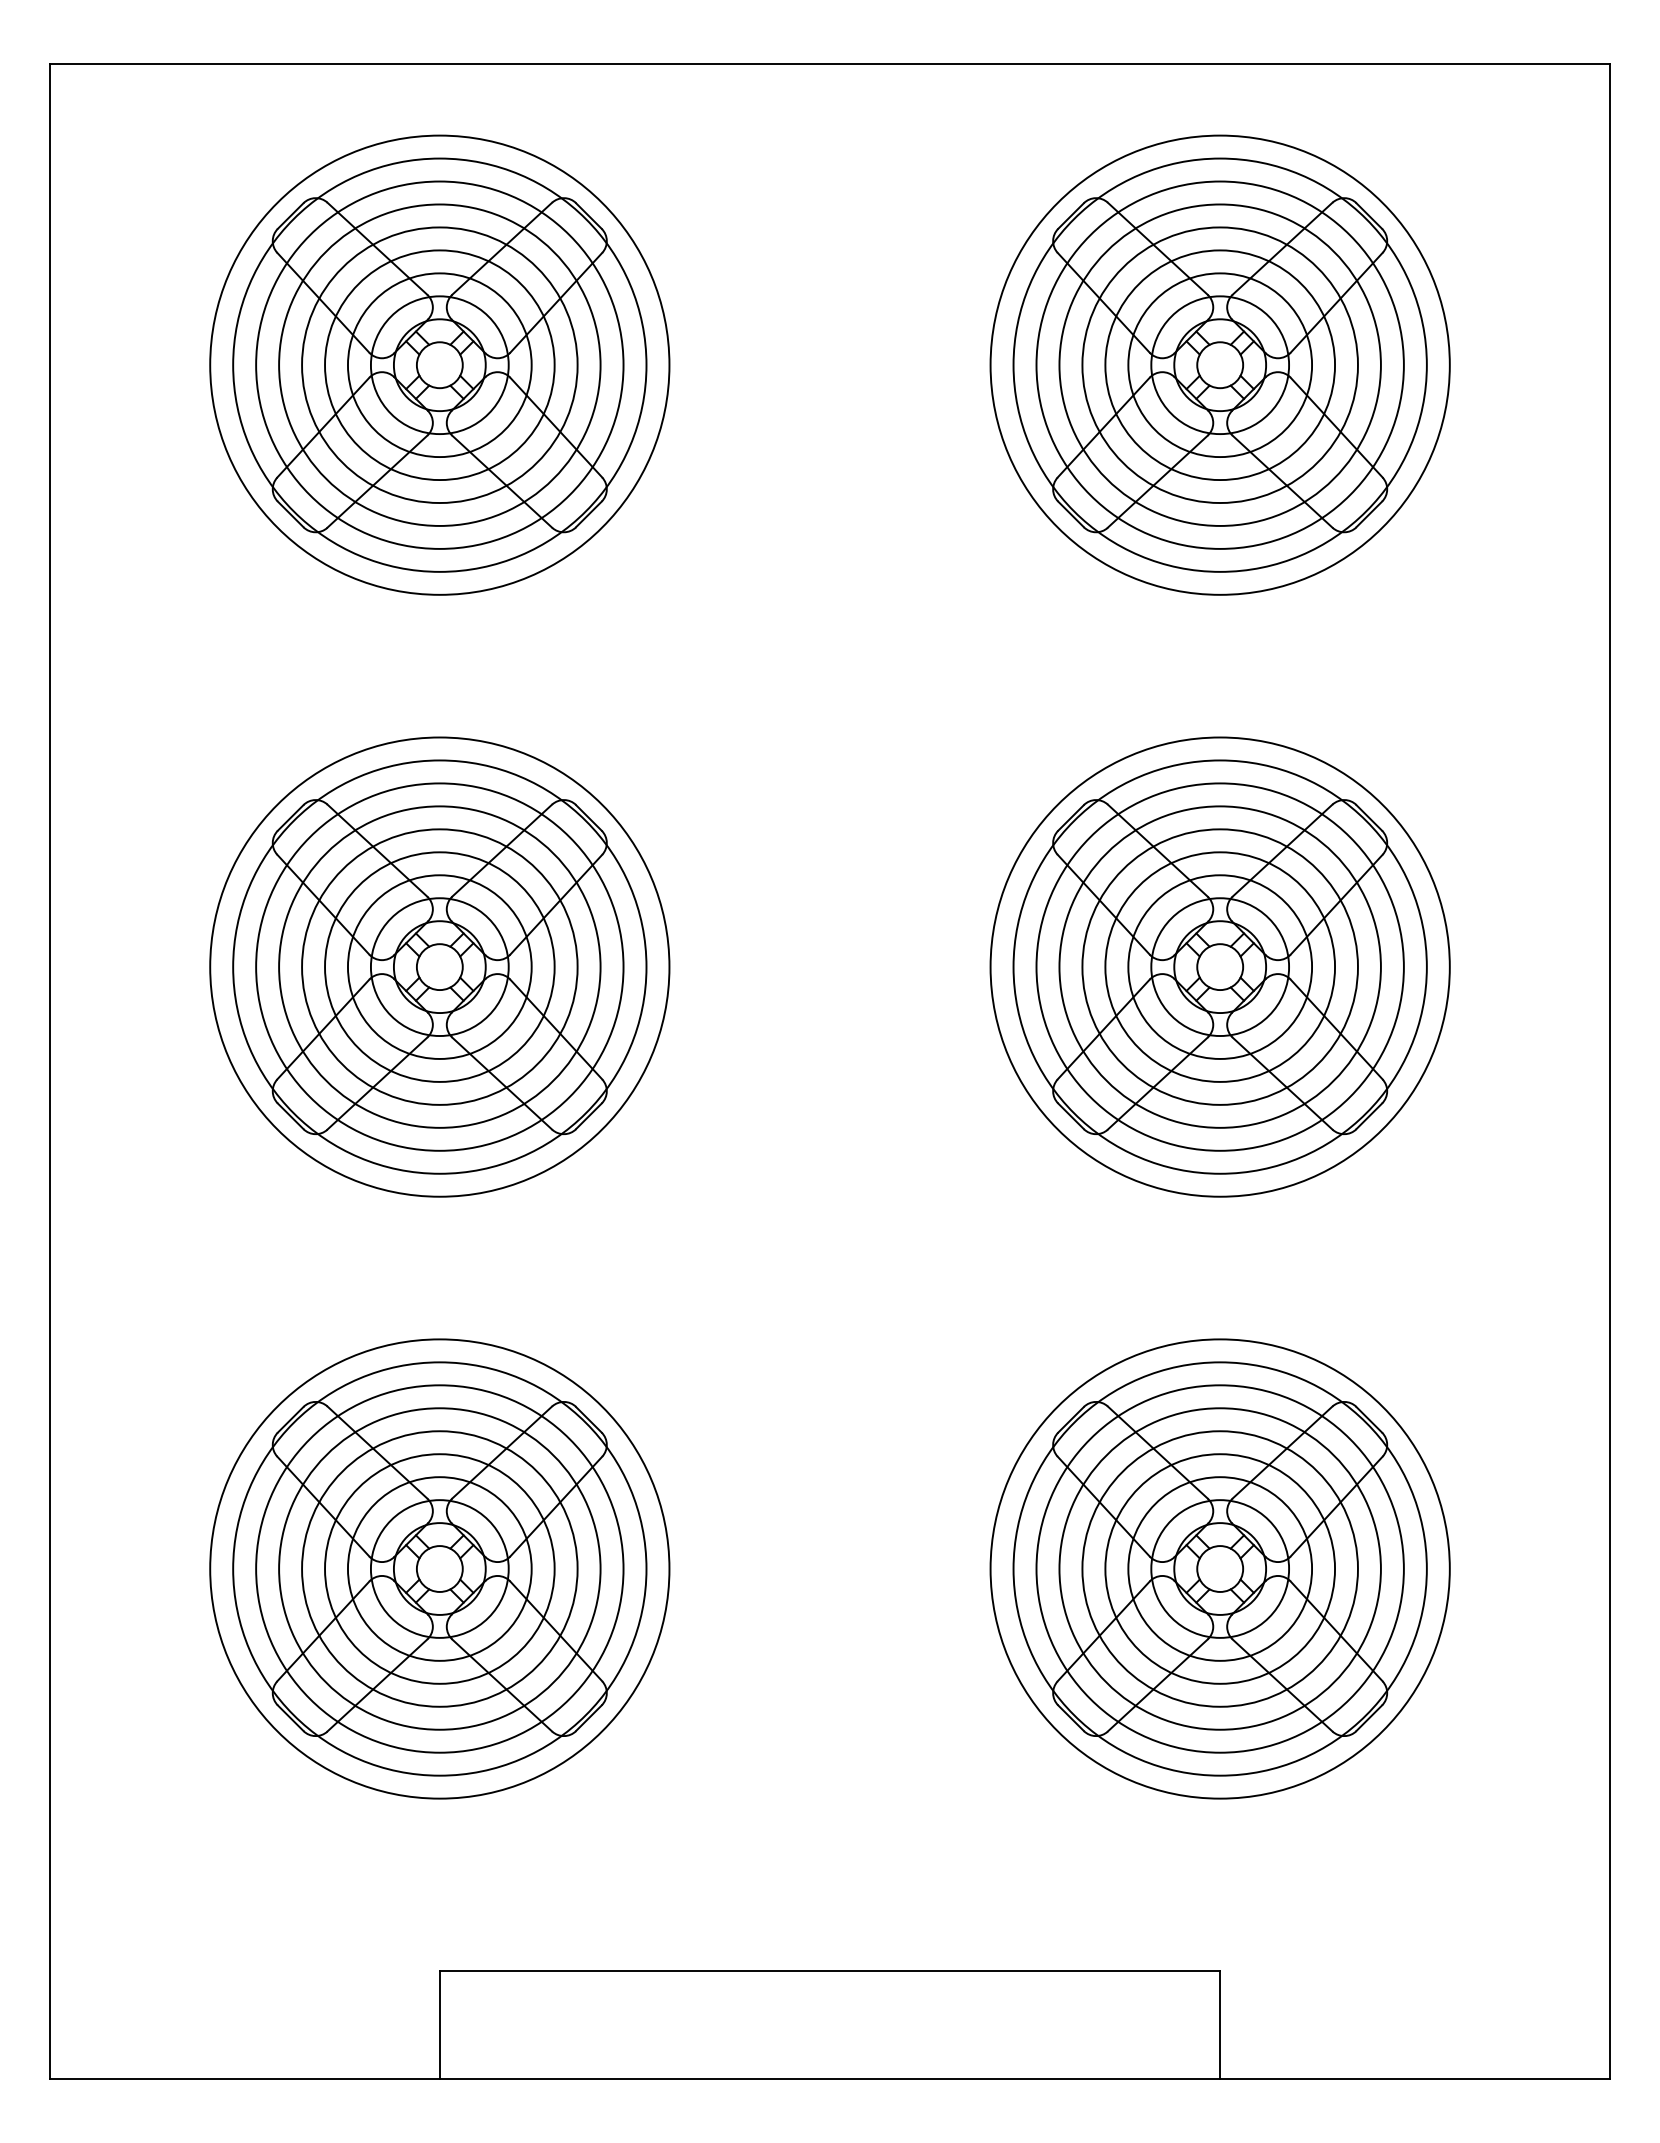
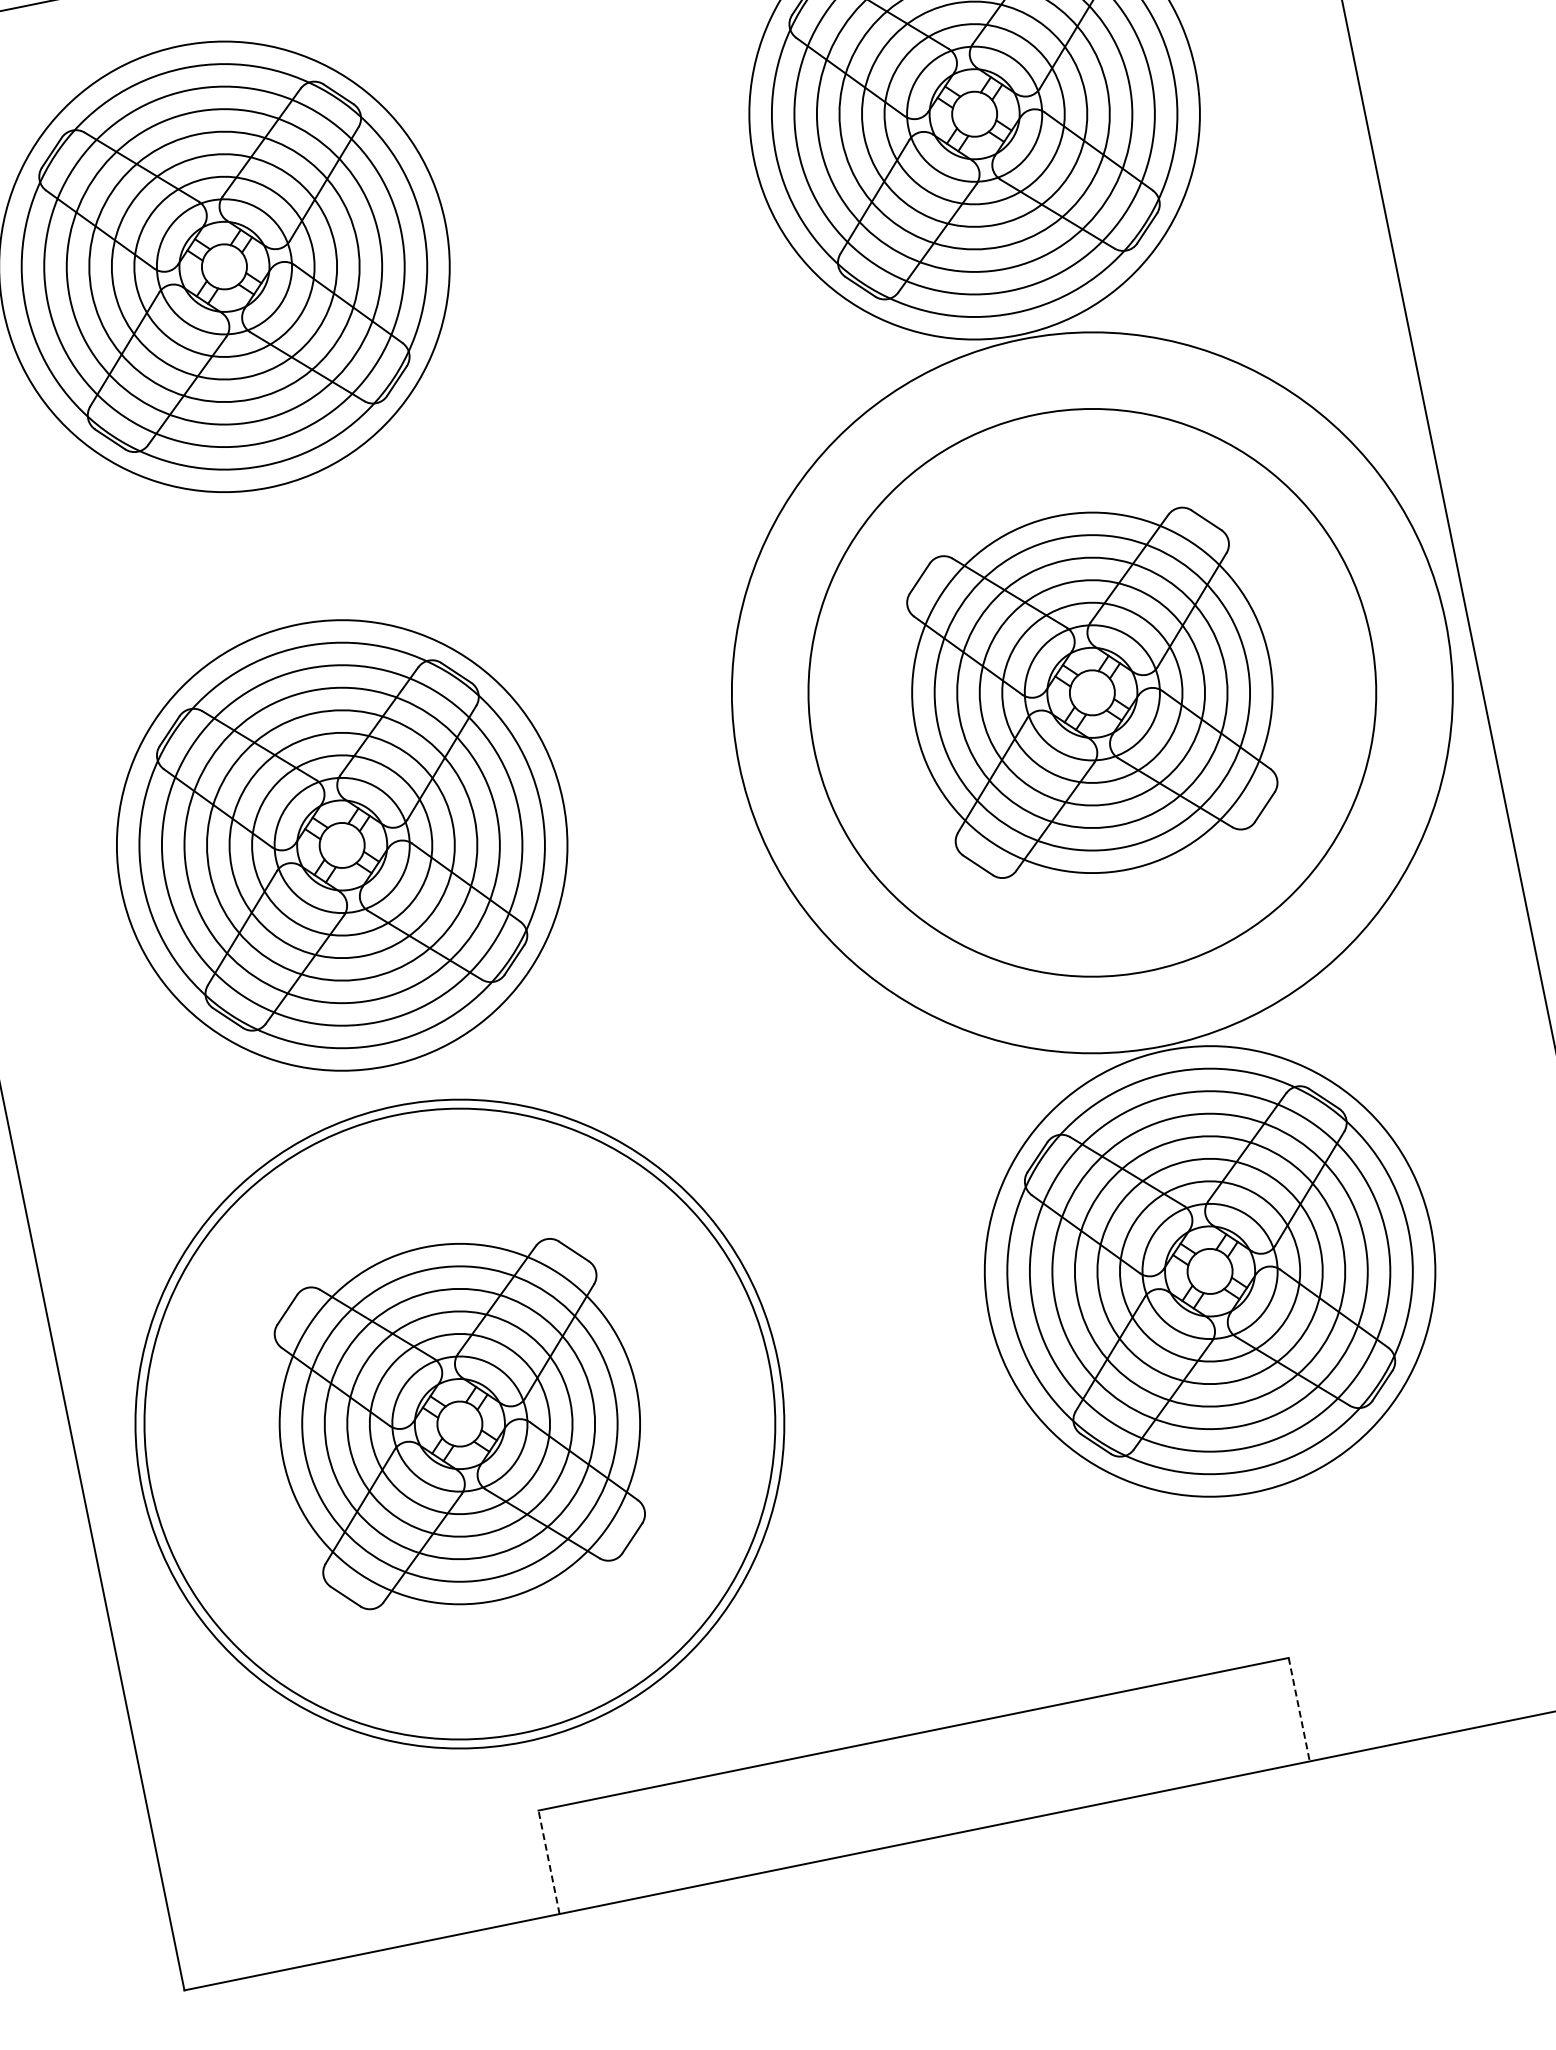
circle: (1219, 966) -> (1091, 692), size x1.4
circle: (1219, 966) -> (1091, 692), size x1.6
circle: (439, 1568) -> (459, 1423), size x1.4
circle: (439, 1568) -> (459, 1423), size x1.6
line: (439, 2024) -> (548, 1862), solid -> dashed
line: (1220, 2024) -> (1299, 1709), solid -> dashed

